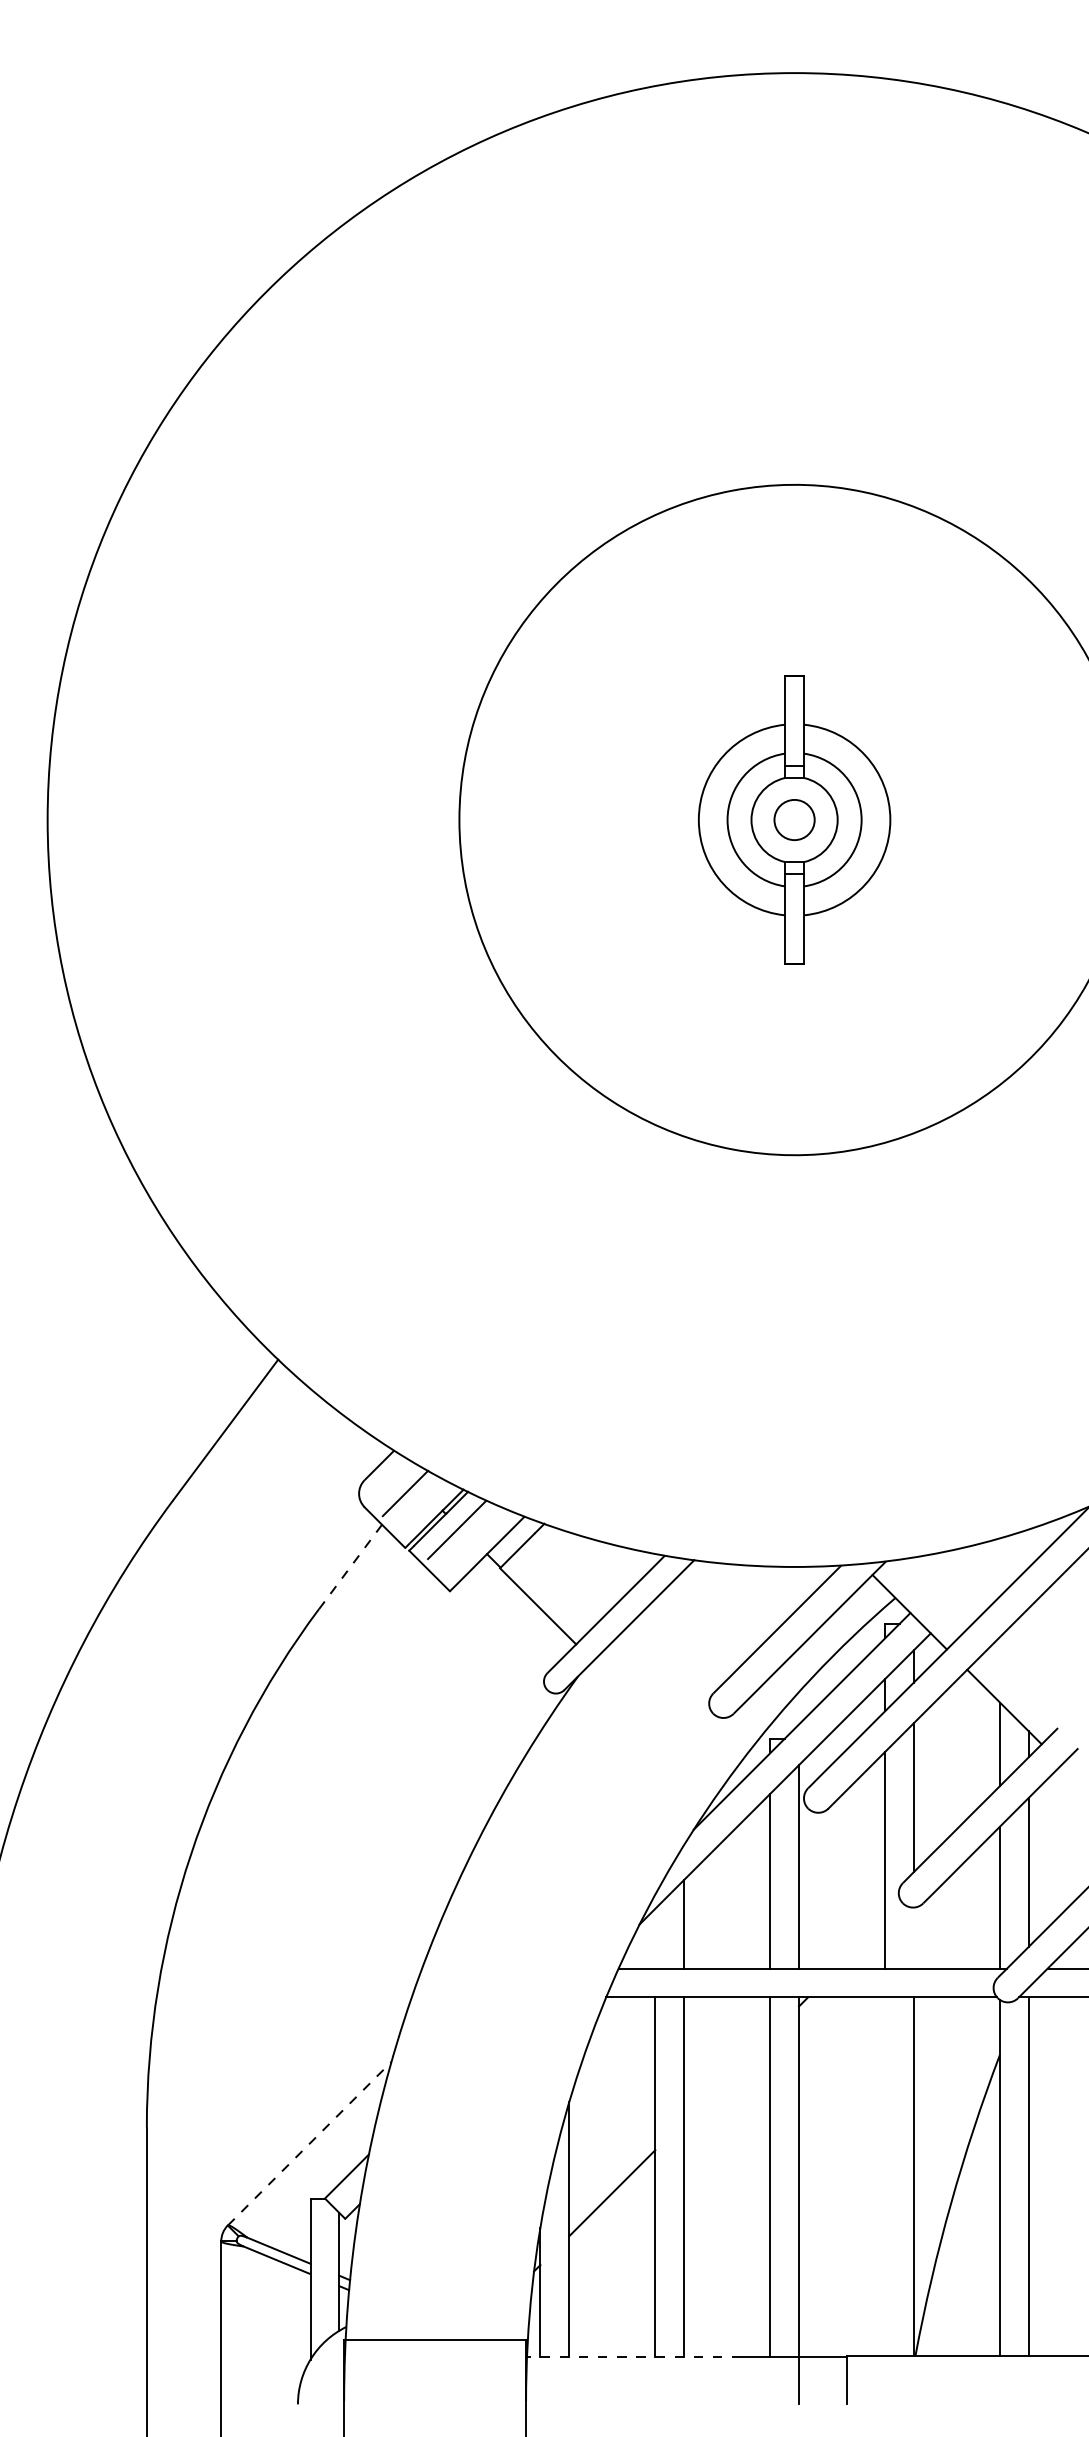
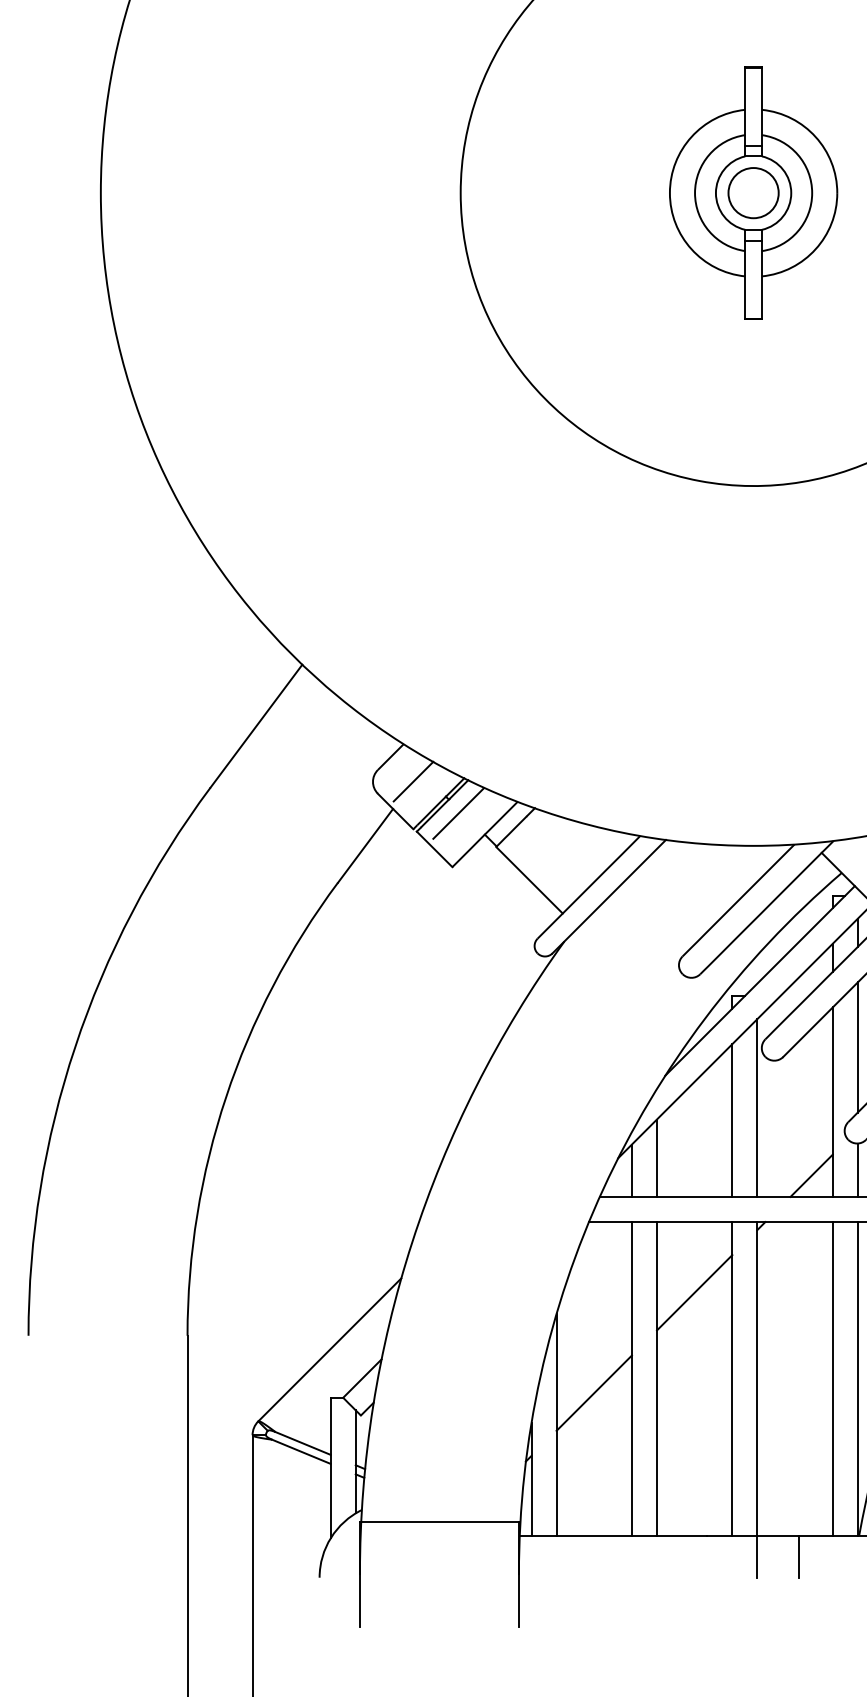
circle: (794, 819) -> (753, 192), size x1.43
line: (350, 1566) -> (365, 845), dashed -> solid
line: (913, 1937) -> (857, 1169), added
line: (655, 1938) -> (632, 1170), added
line: (860, 1944) -> (811, 1175), added
line: (727, 2078) -> (694, 1292), added
line: (309, 2143) -> (329, 1349), dashed -> solid
line: (885, 2176) -> (833, 1378), added
line: (633, 2356) -> (612, 1535), dashed -> solid

